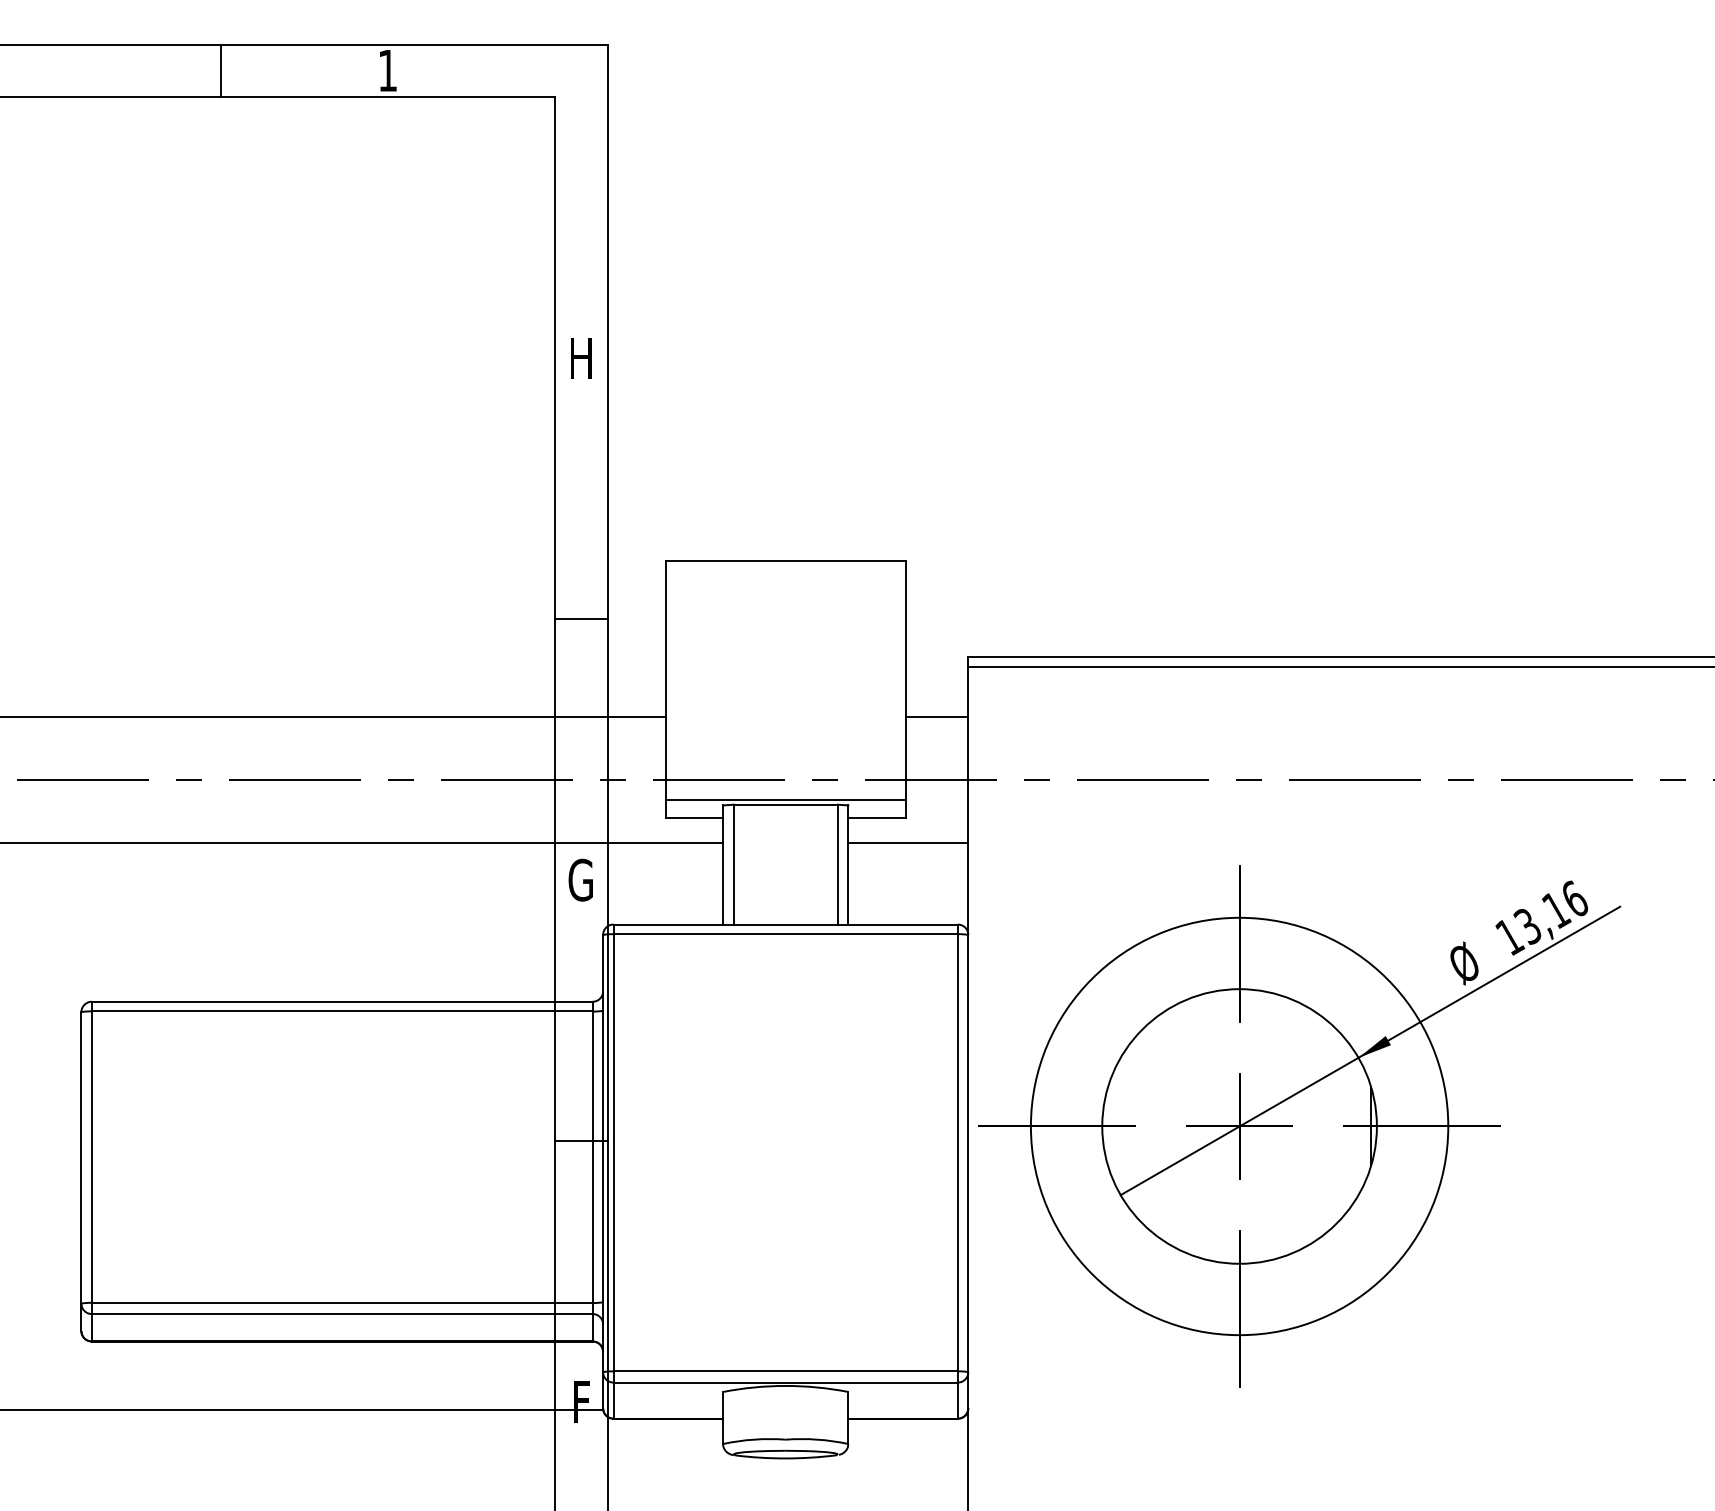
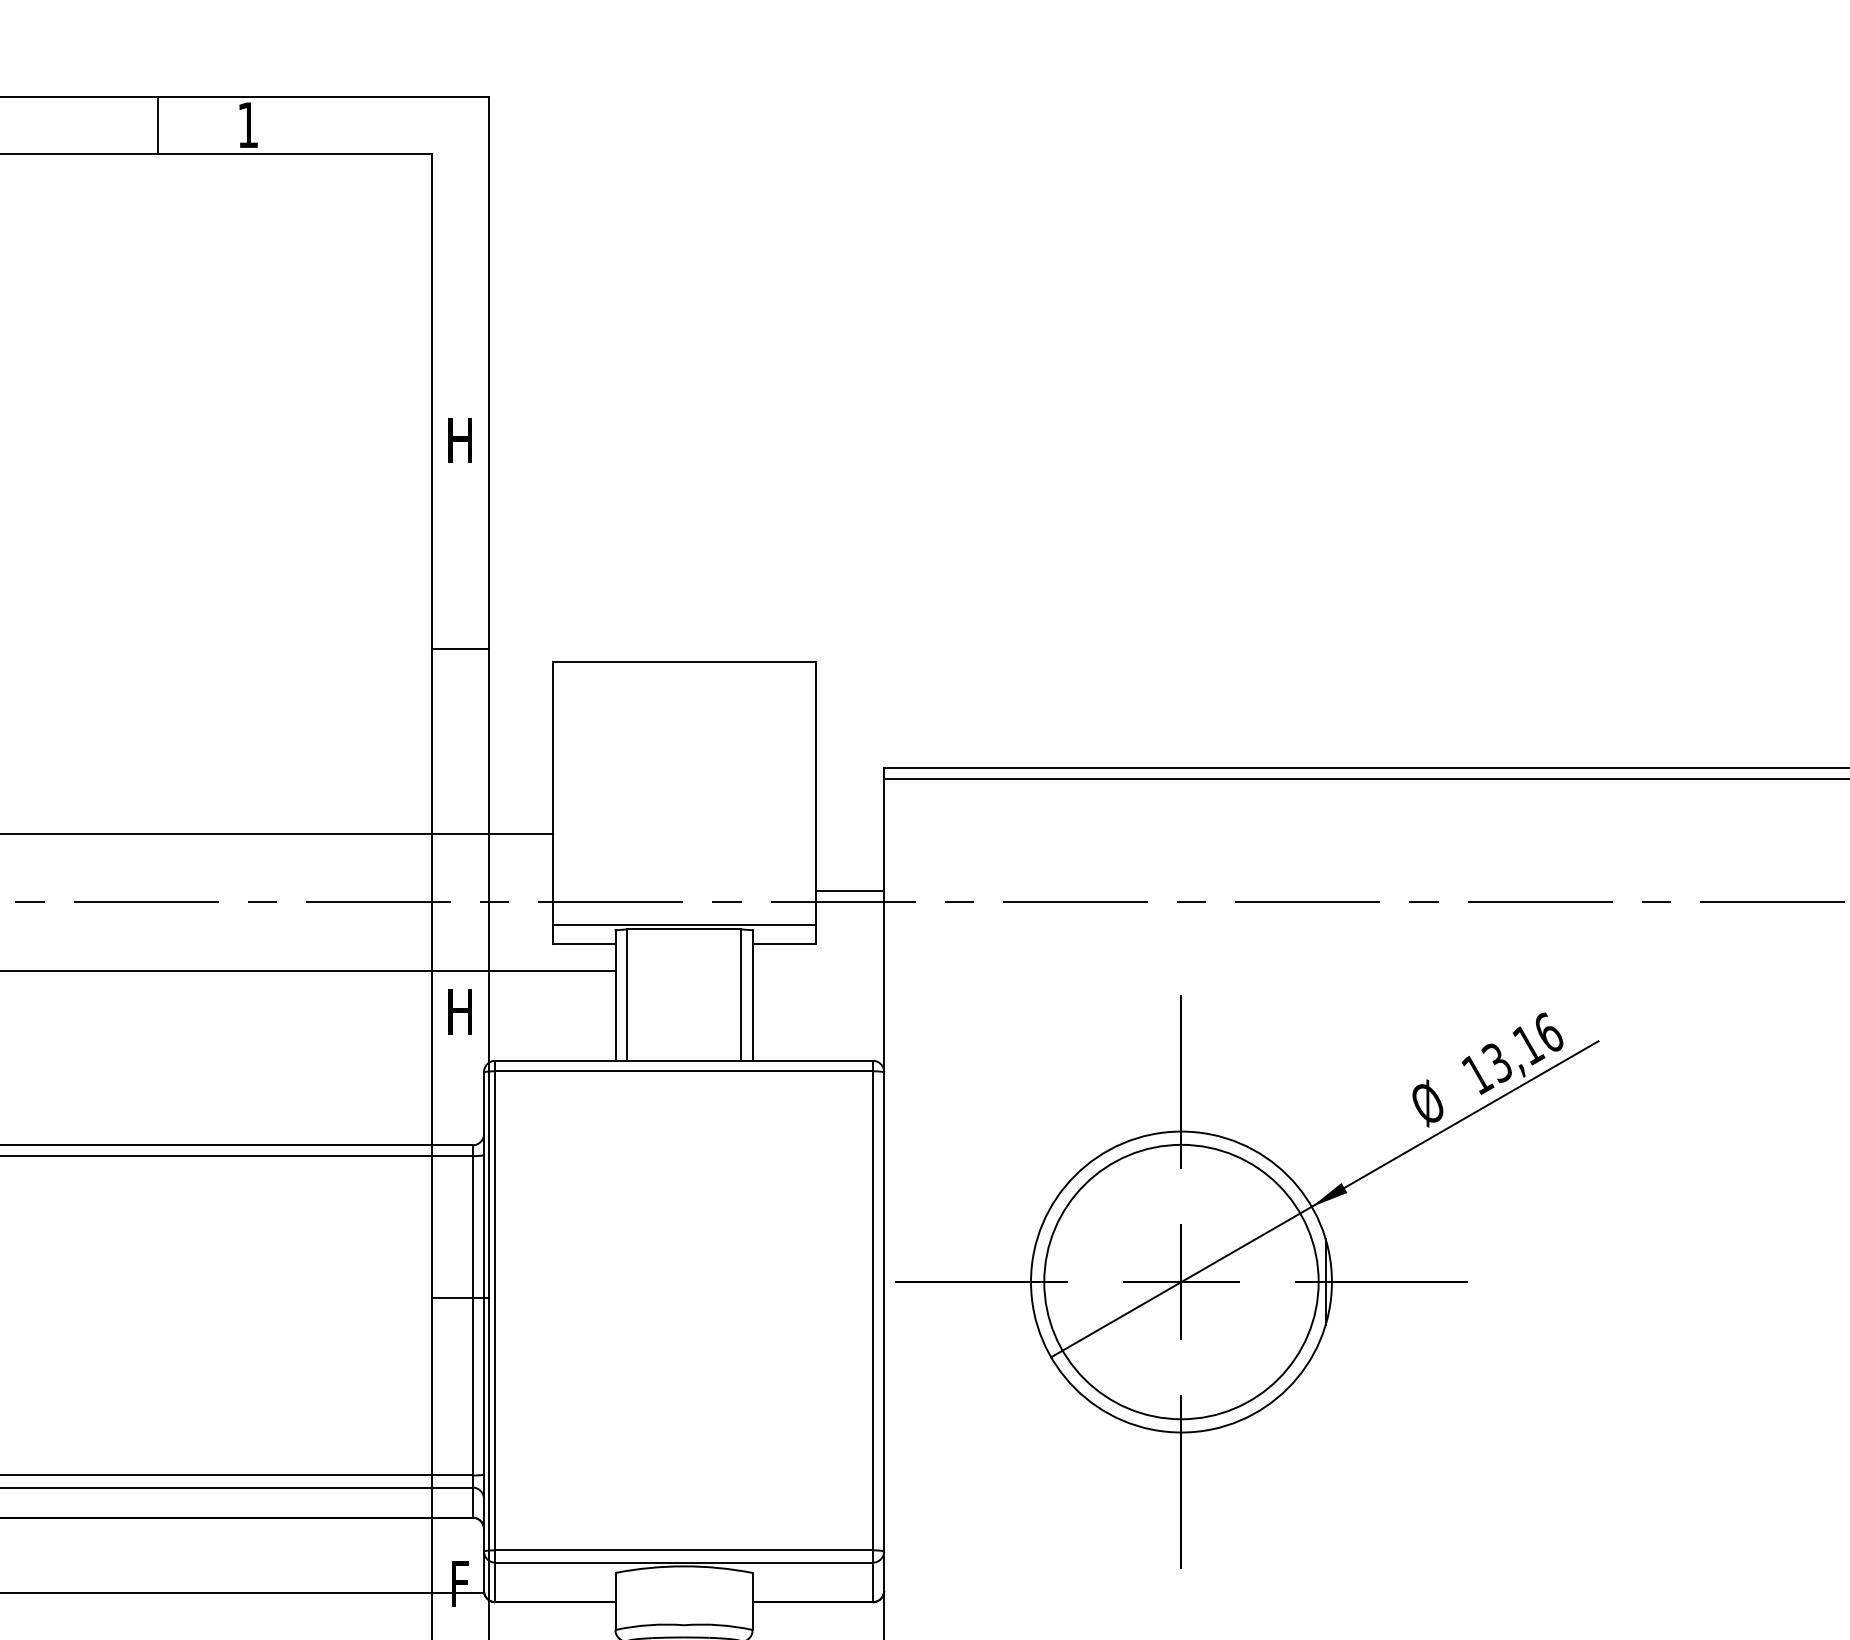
line: (221, 71) -> (157, 125), moved
line: (581, 619) -> (460, 649), moved
line: (936, 717) -> (849, 890), moved
line: (908, 842) -> (818, 970), removed
text: (580, 879) -> (459, 1011), G -> H
circle: (1239, 1126) -> (1181, 1282), size x0.6

